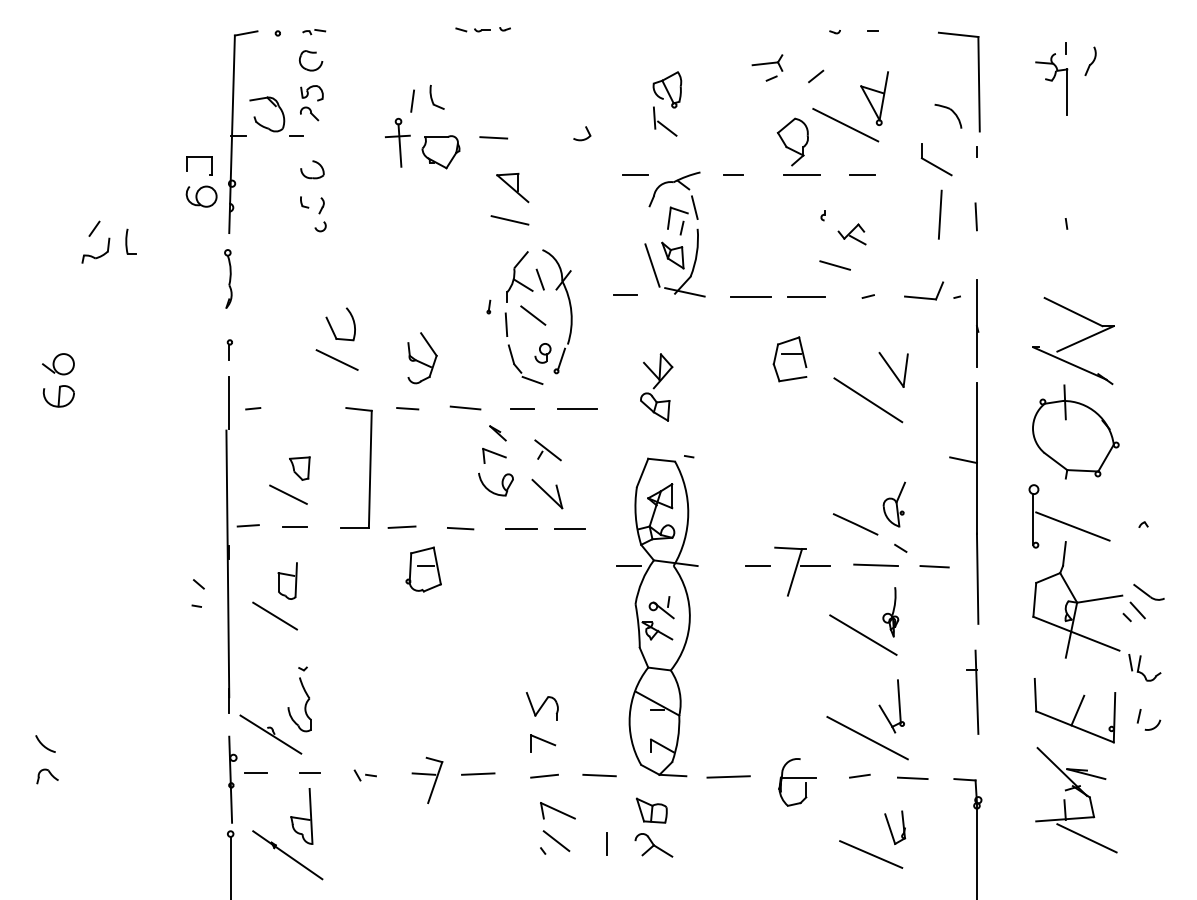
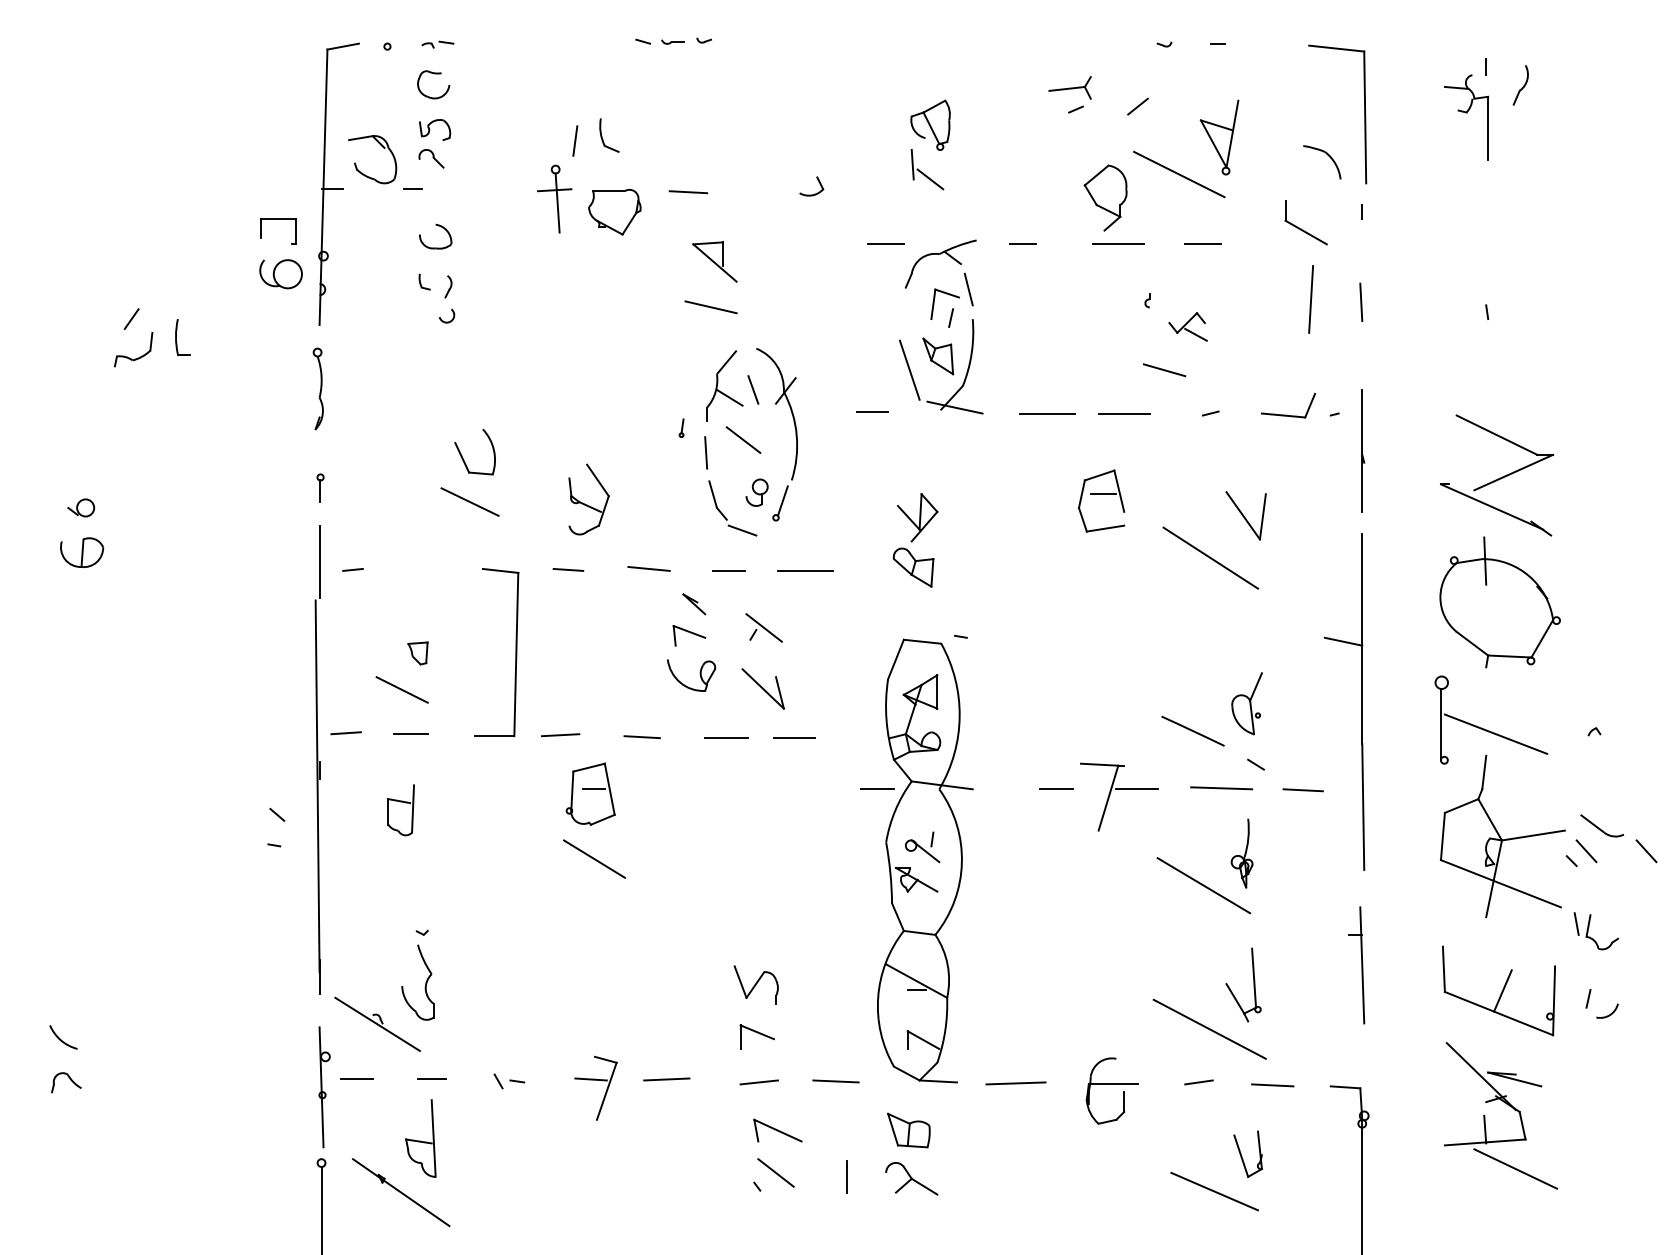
part: (57, 363) -> (80, 507), size x0.6
part: (299, 468) -> (417, 653), size x0.7
line: (1180, 610) -> (1646, 851), added
line: (275, 615) -> (594, 858), moved

